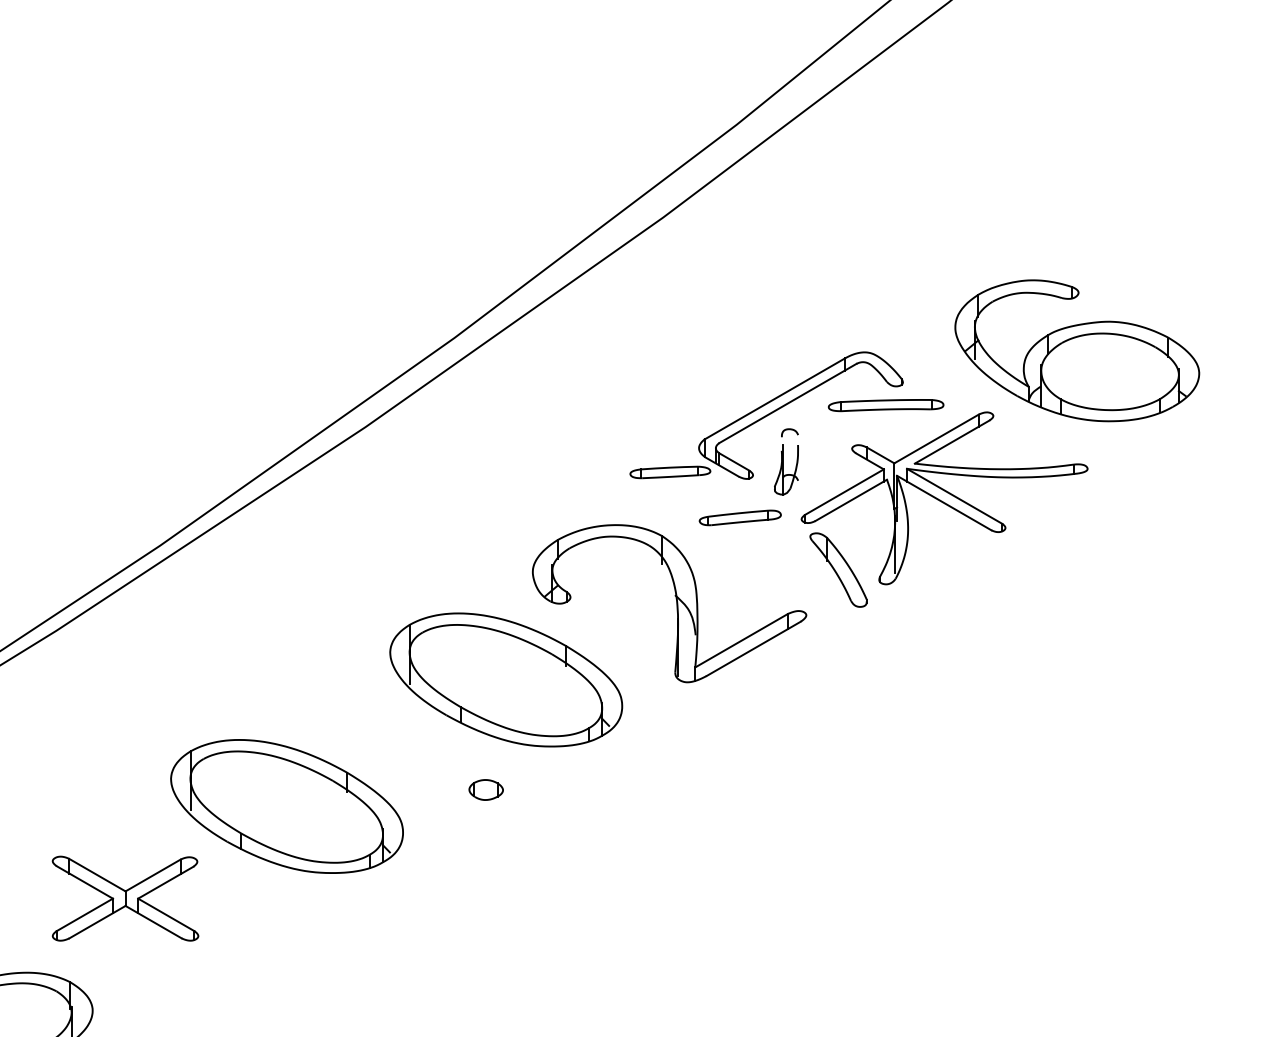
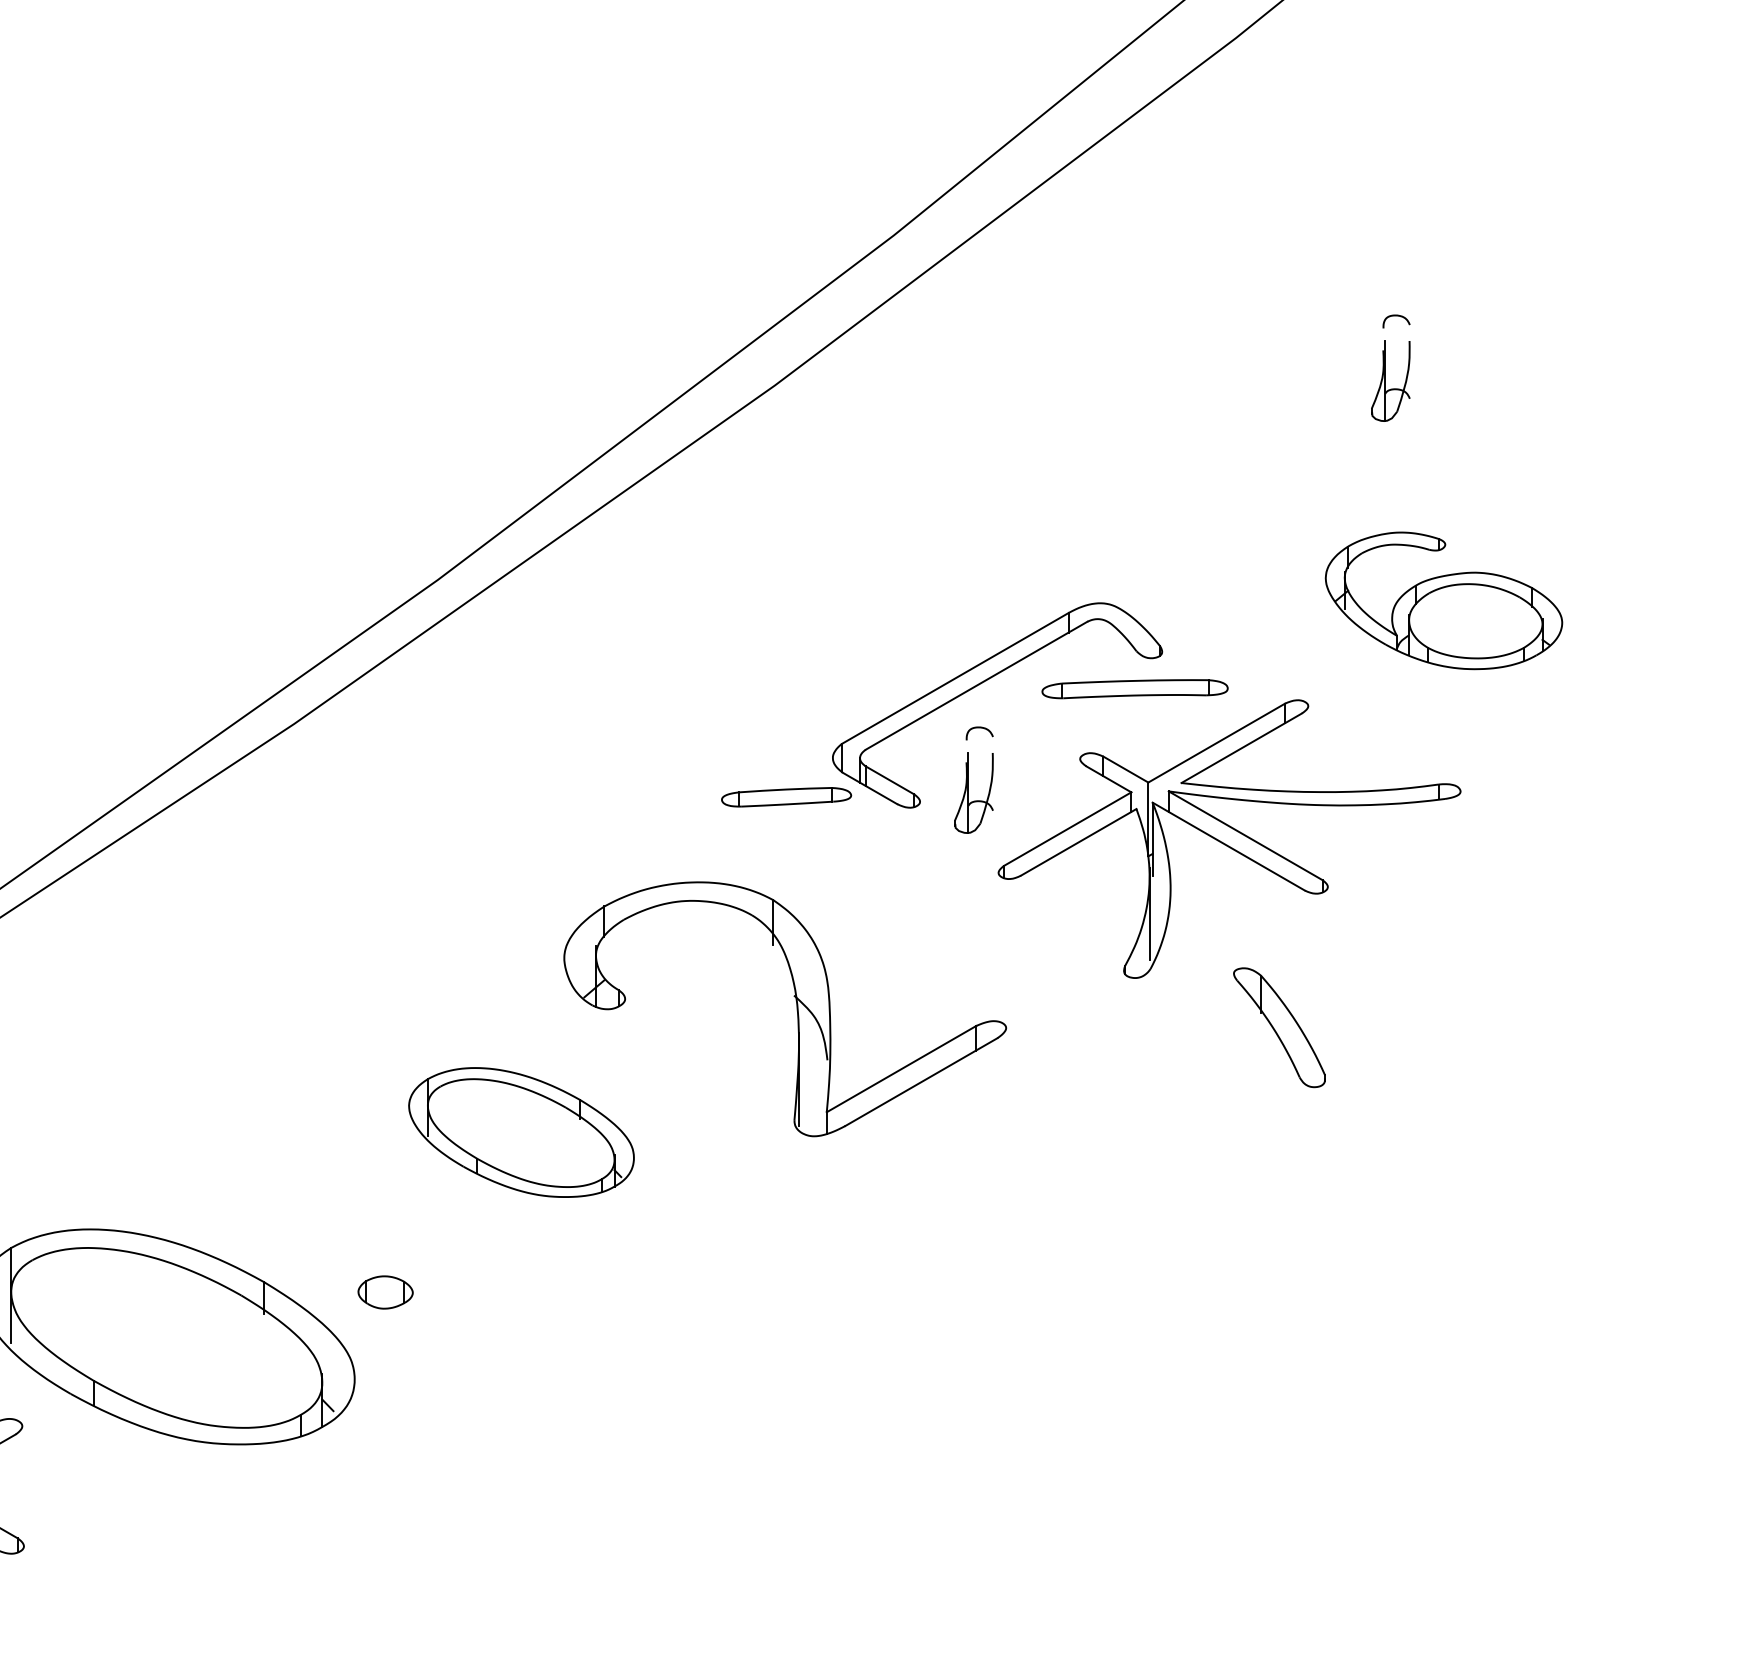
part: (1044, 206) -> (1390, 367), added
part: (1077, 350) -> (1444, 600), size x0.6
part: (739, 517) -> (898, 870), removed
part: (838, 569) -> (1279, 1026), moved
part: (506, 679) -> (521, 1131), size x0.6
part: (485, 789) -> (384, 1291), moved

